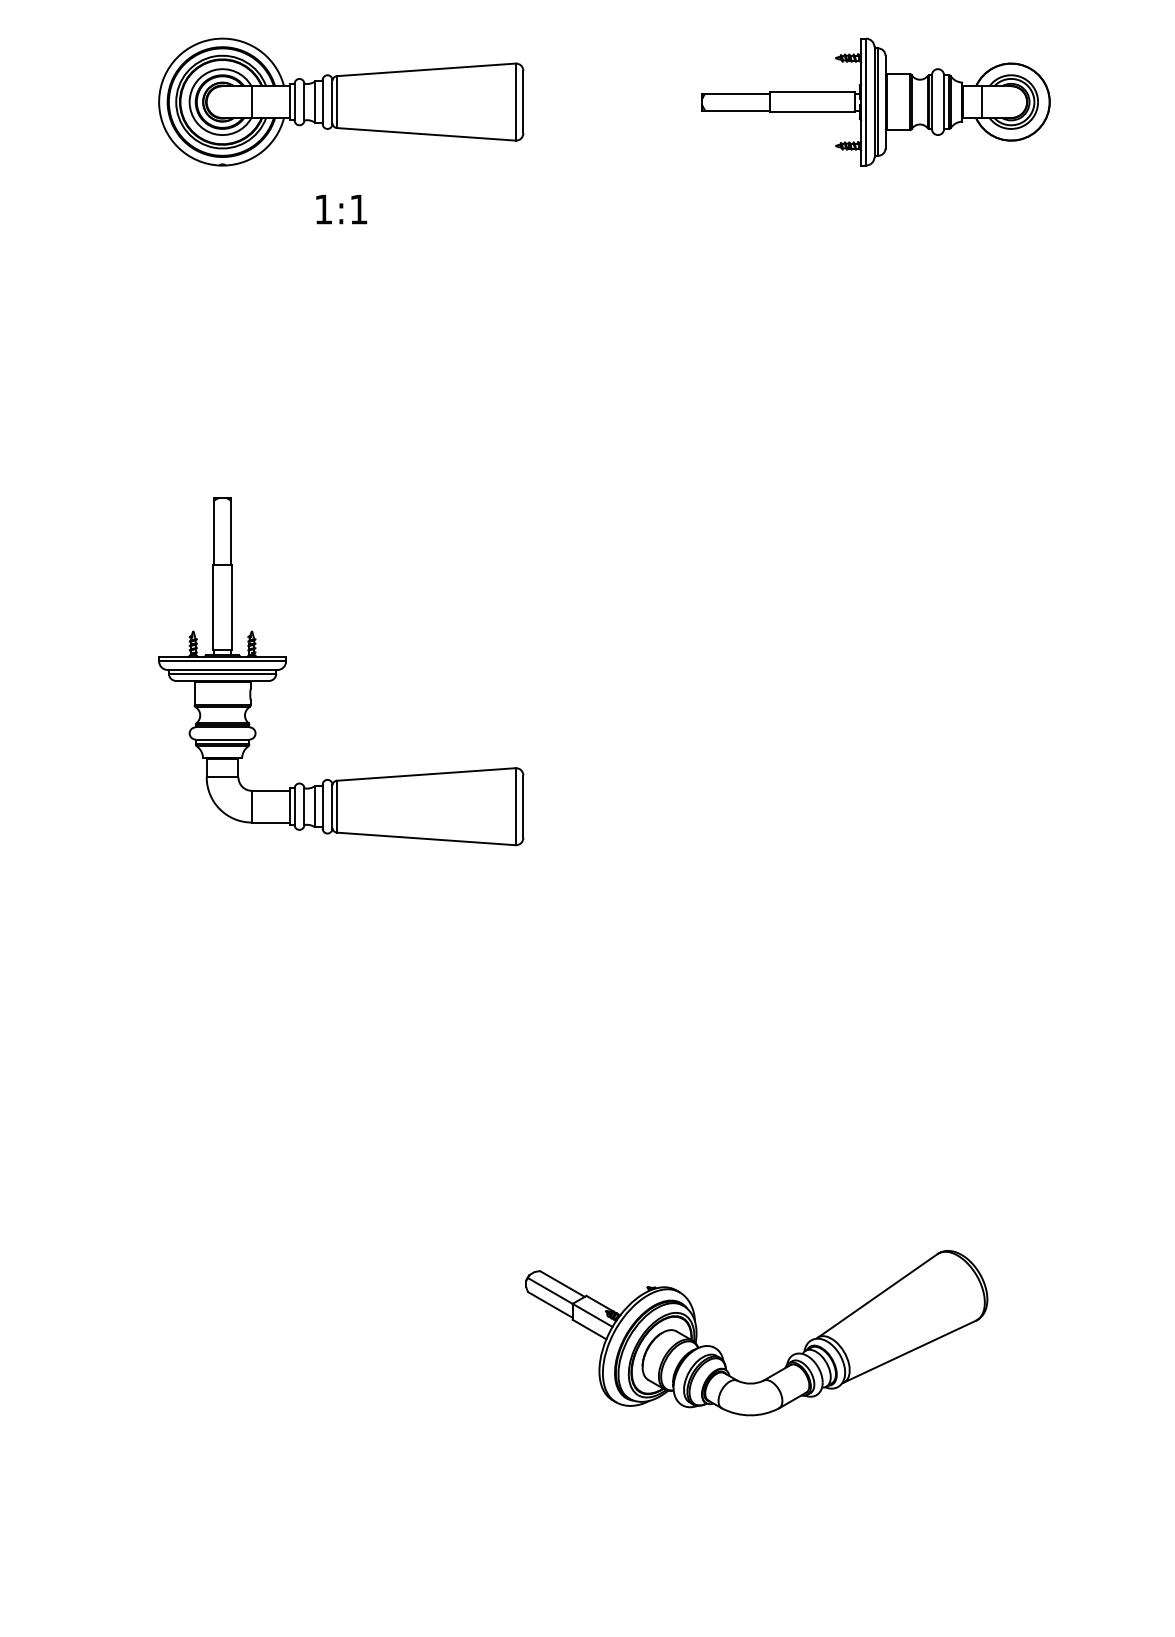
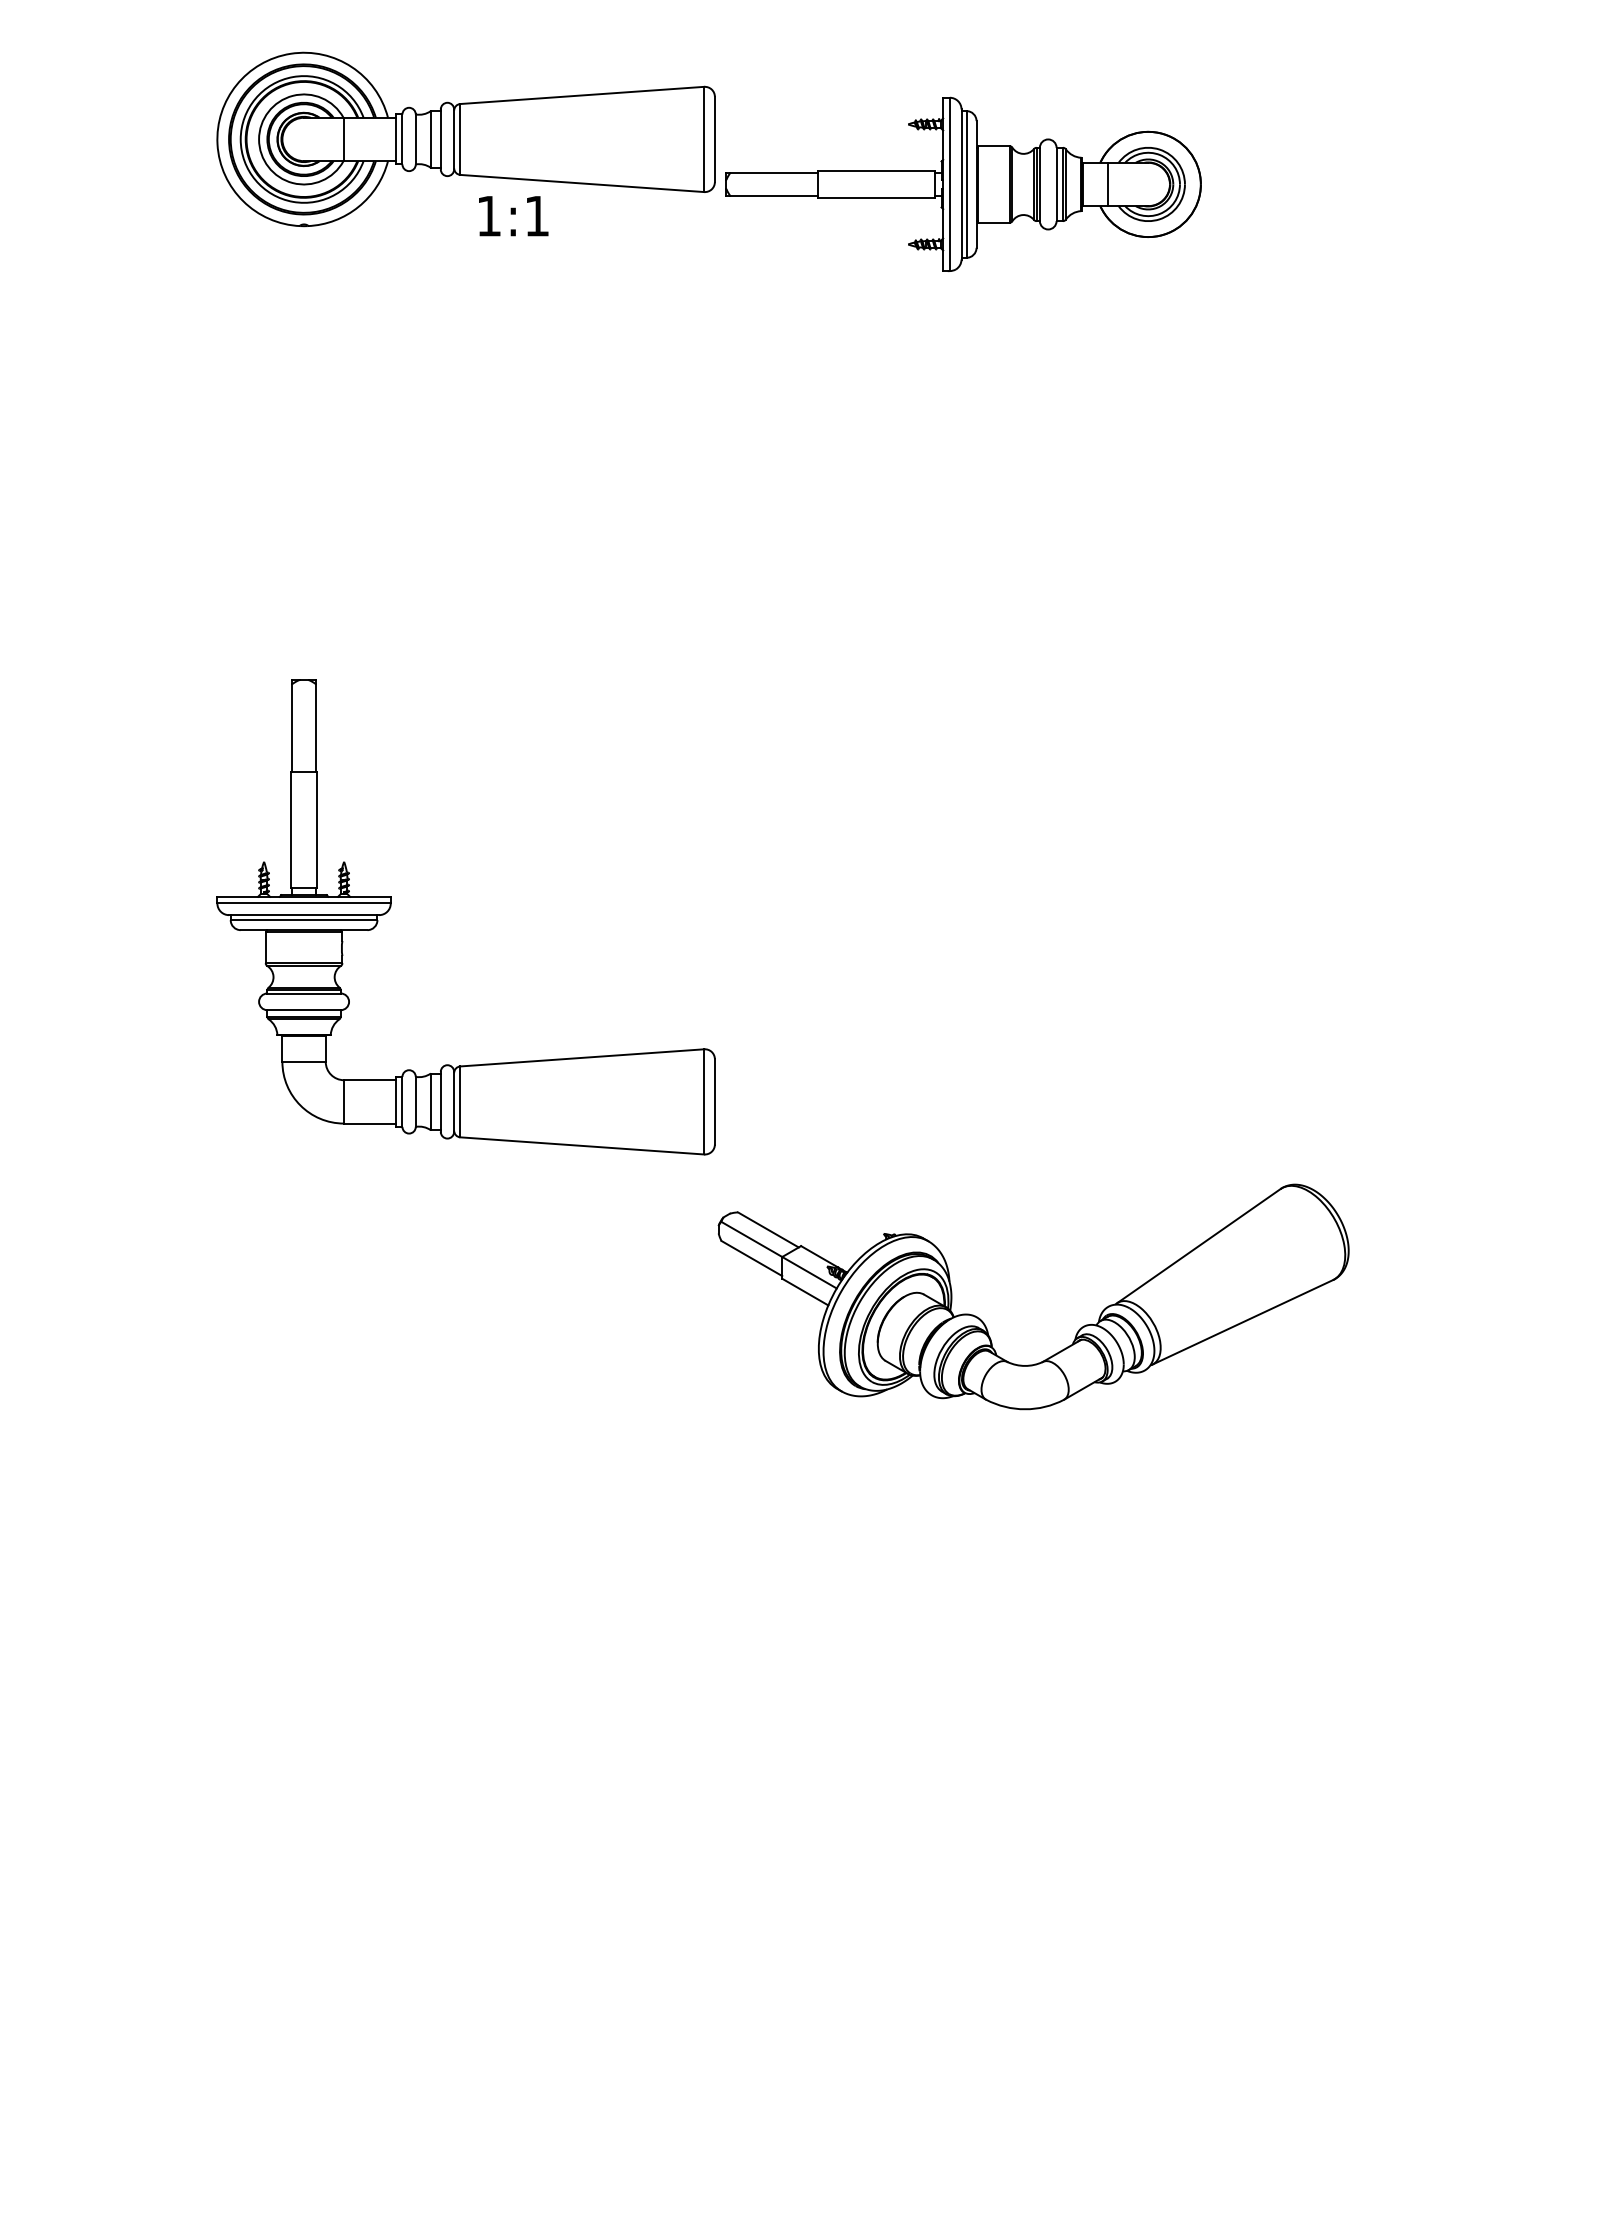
part: (875, 101) -> (963, 183), moved
text: (341, 209) -> (513, 216), moved
part: (720, 1351) -> (984, 1322), moved

